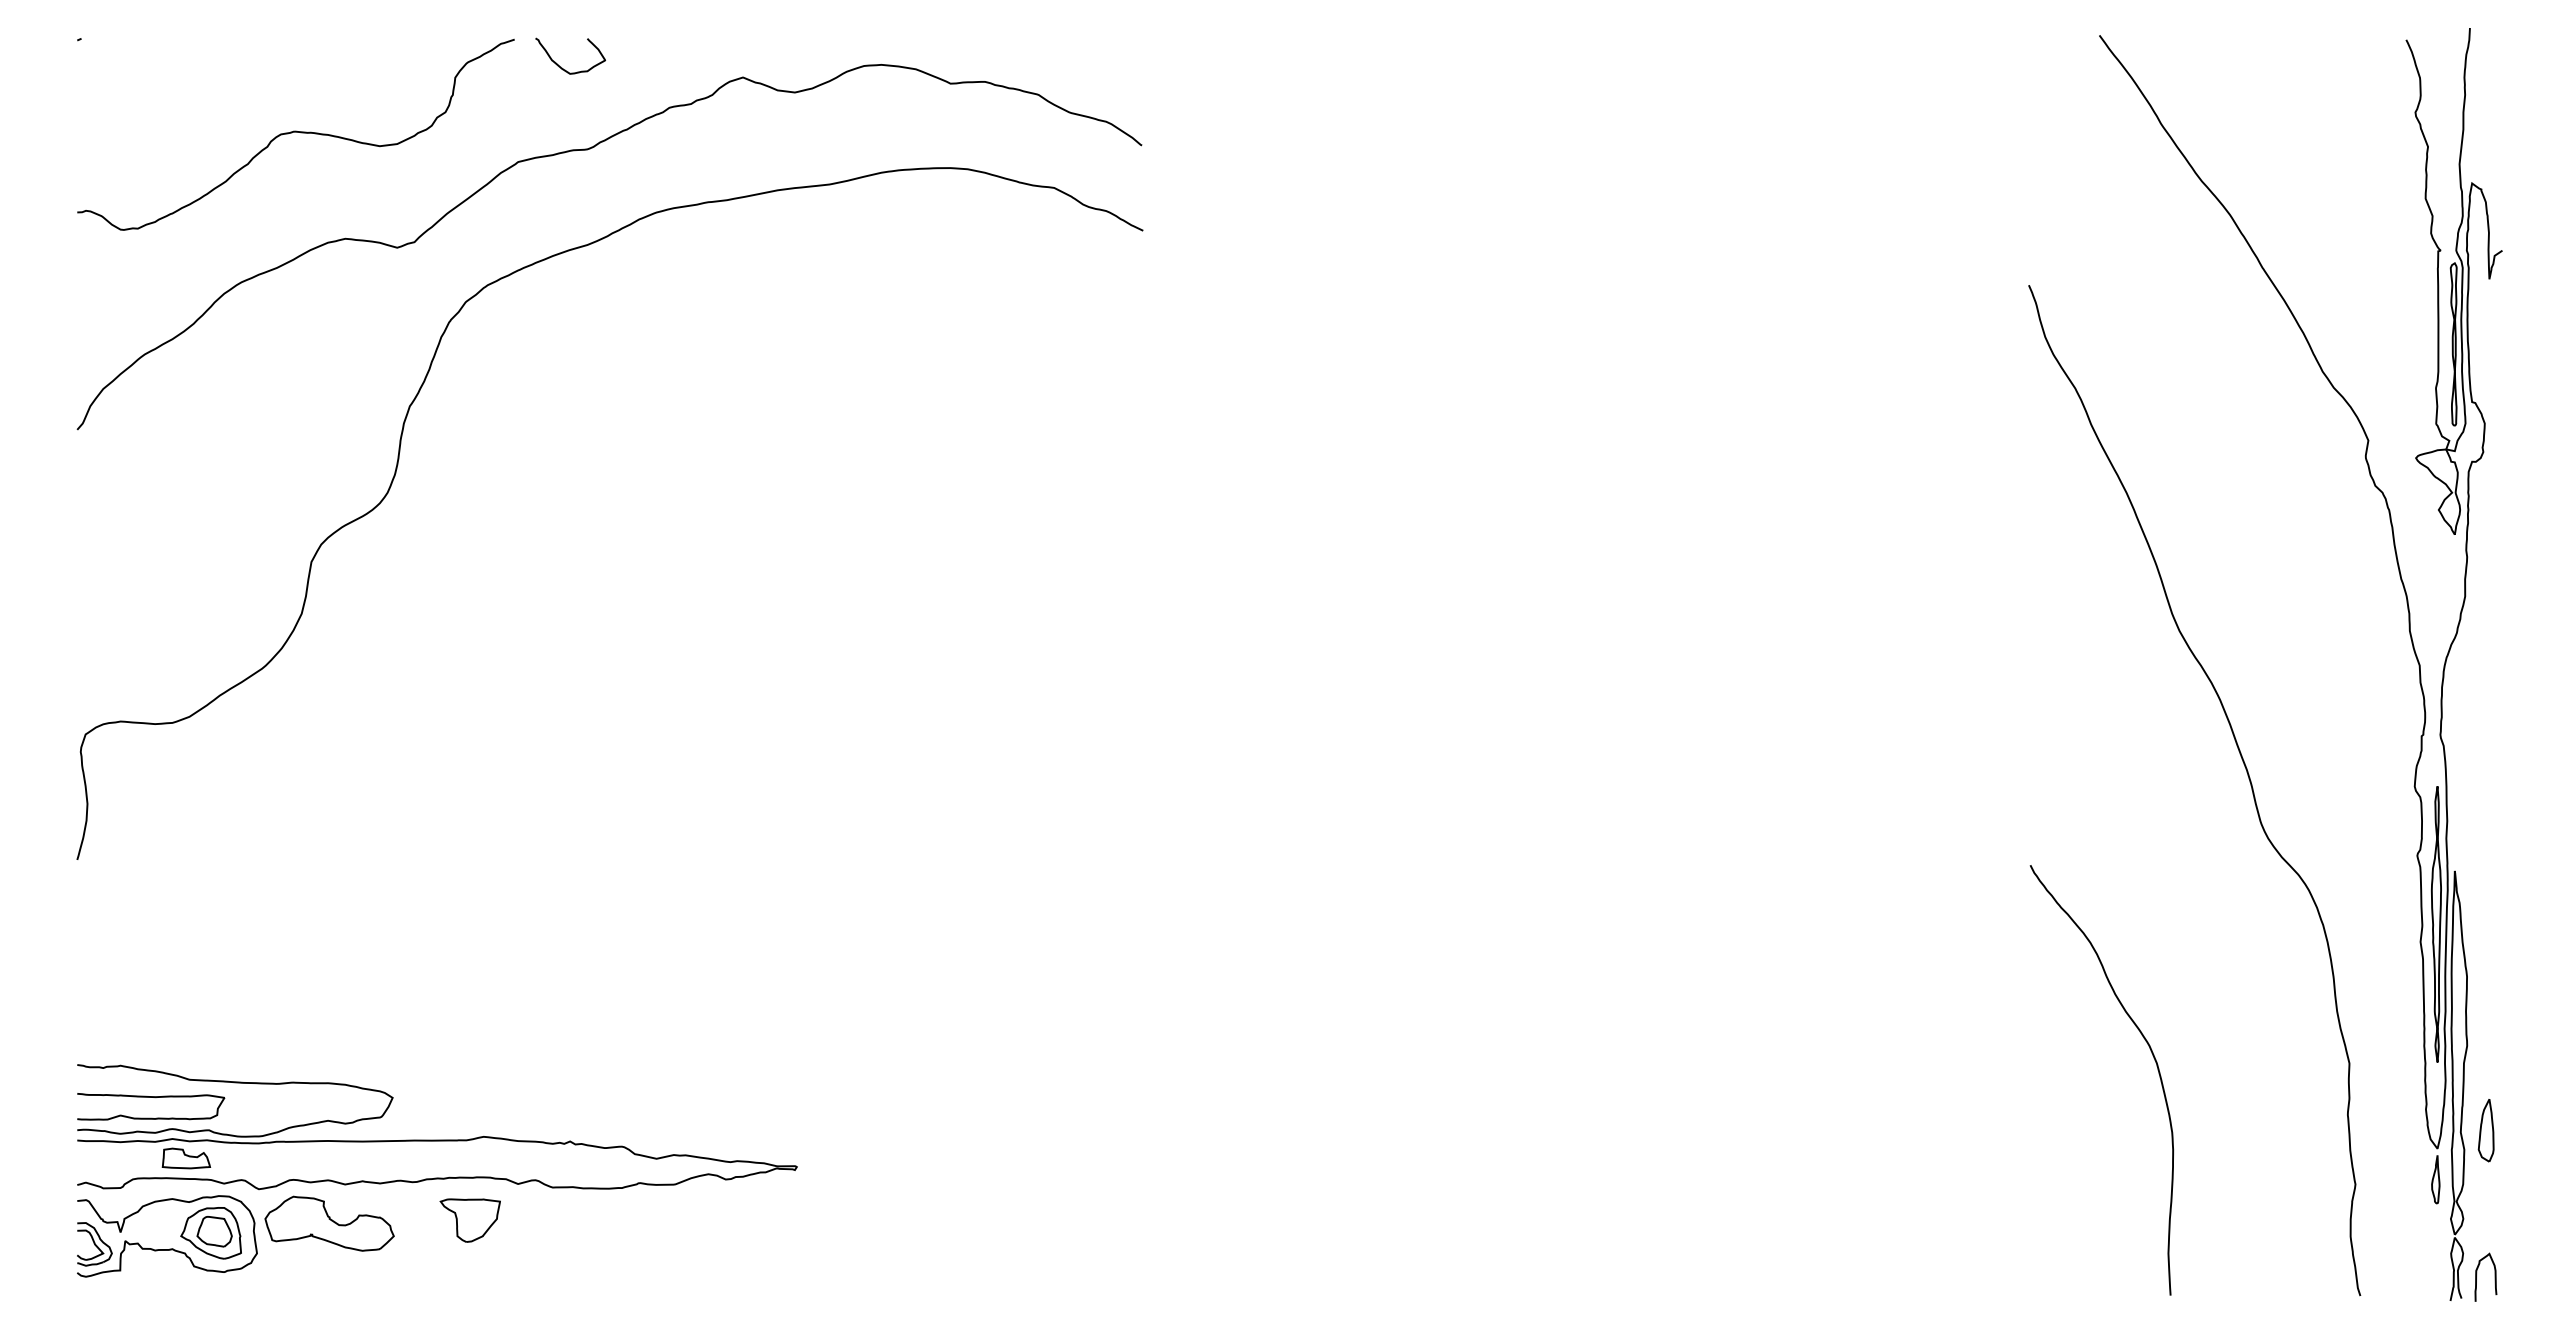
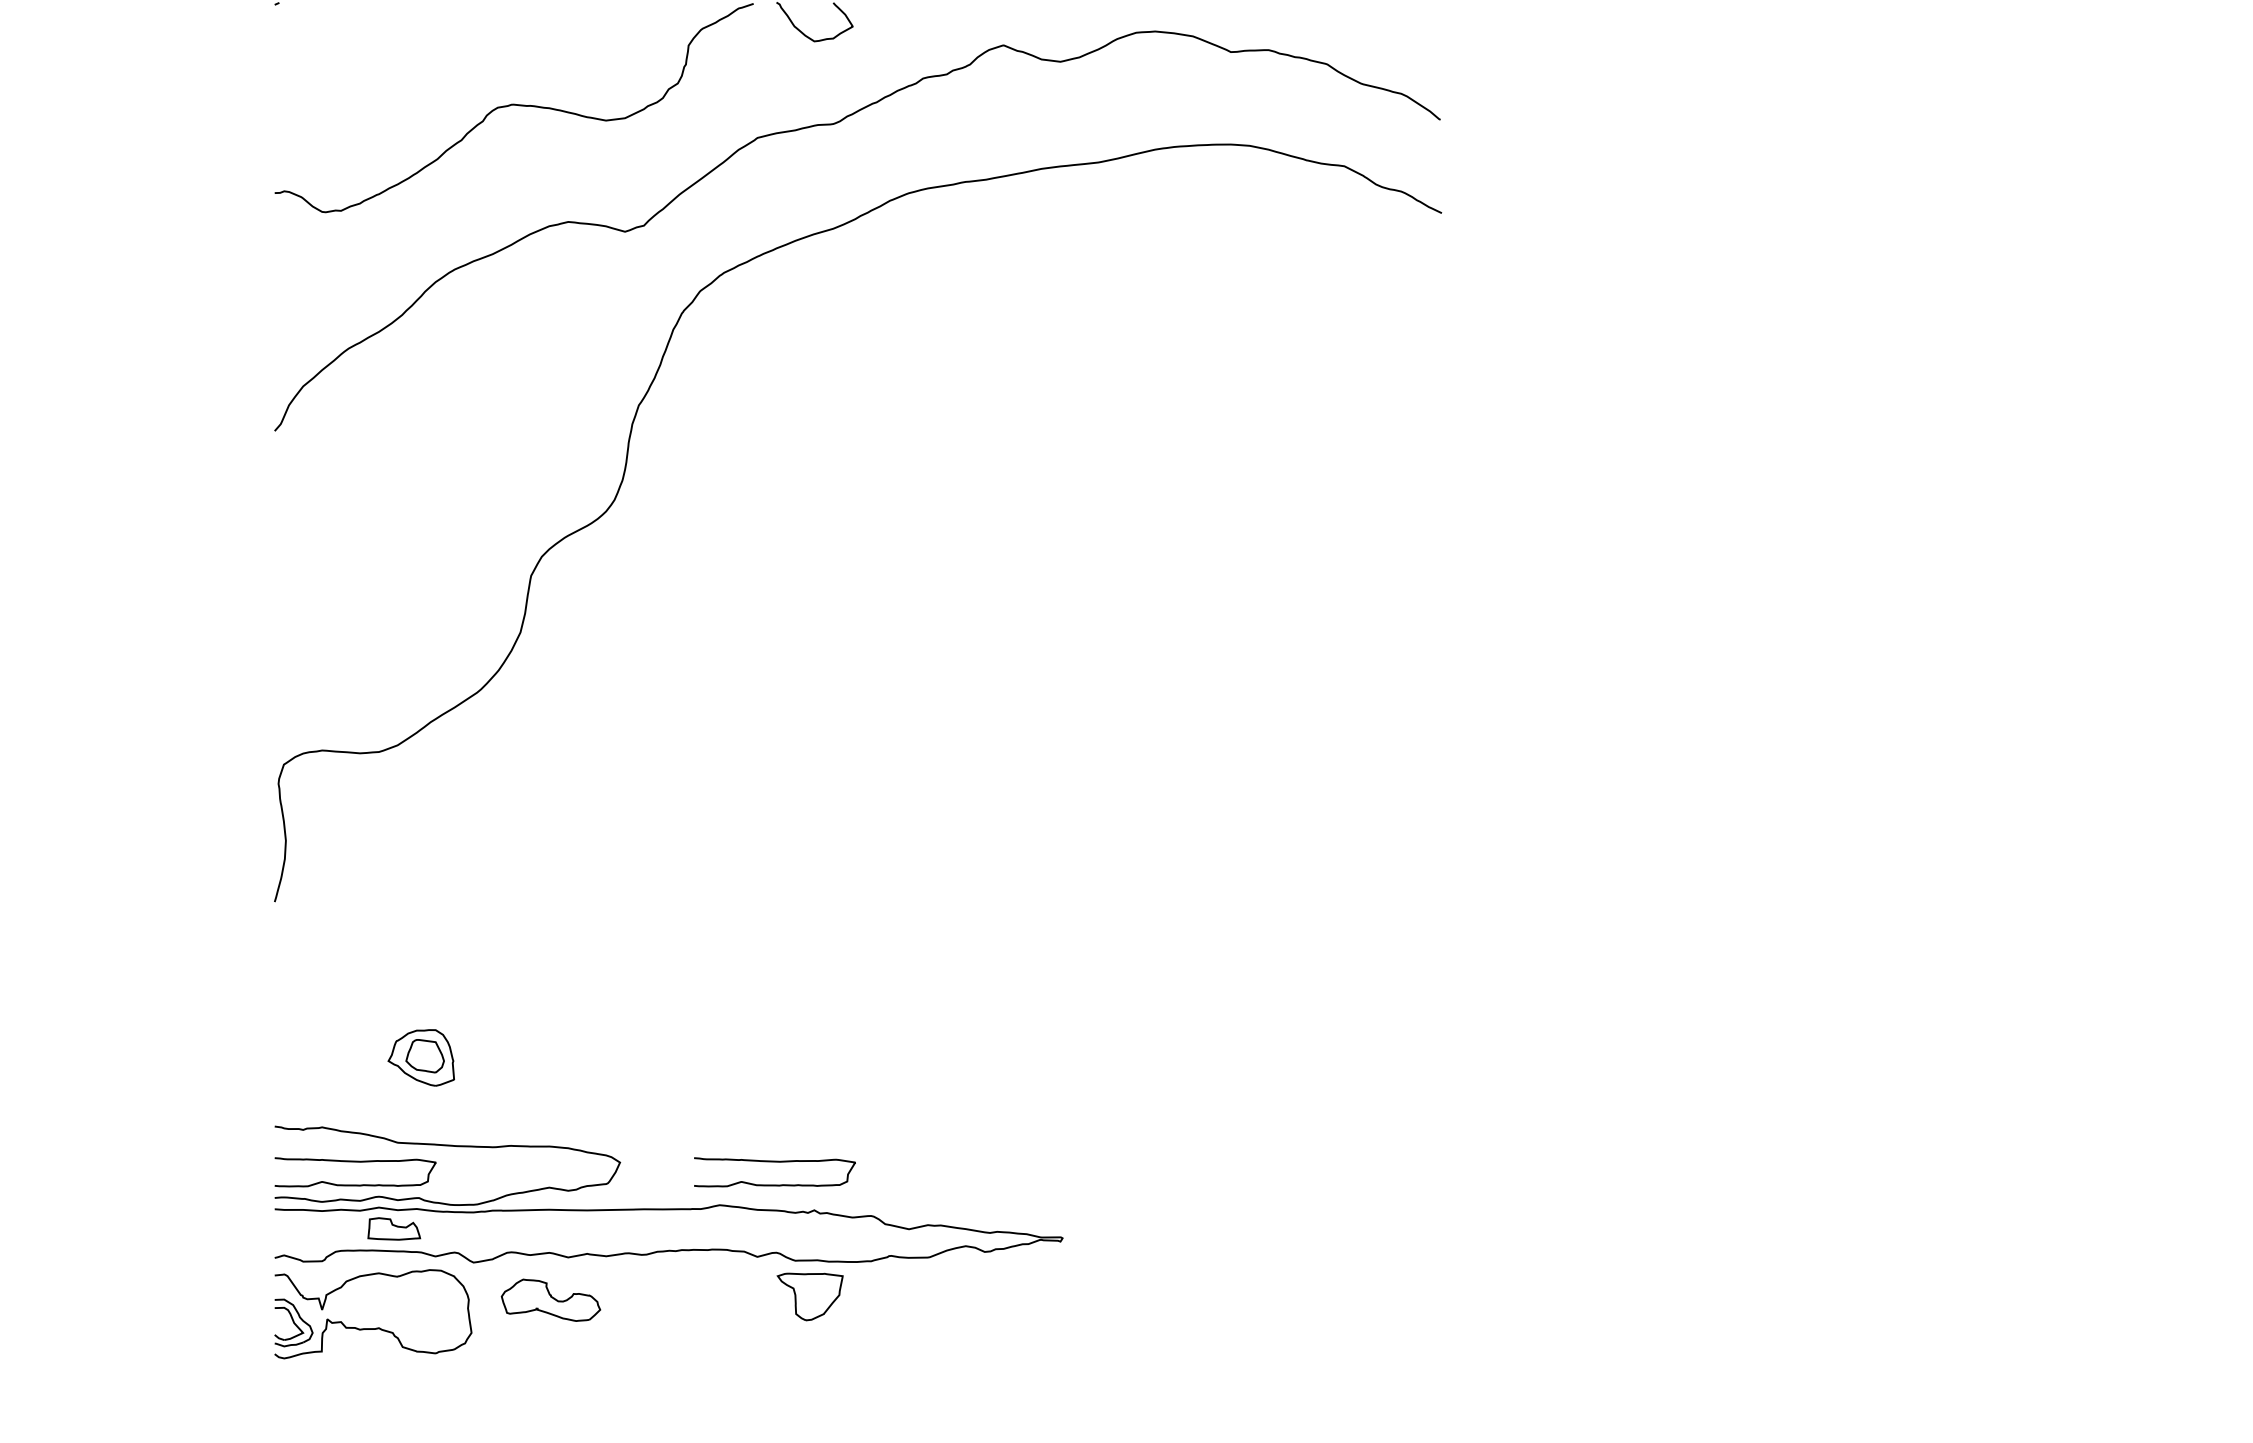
curve: (538, 1098) -> (779, 1163), added
part: (469, 1220) -> (809, 1296), moved
part: (329, 1223) -> (550, 1300), size x0.7
part: (210, 1233) -> (420, 1058), moved

